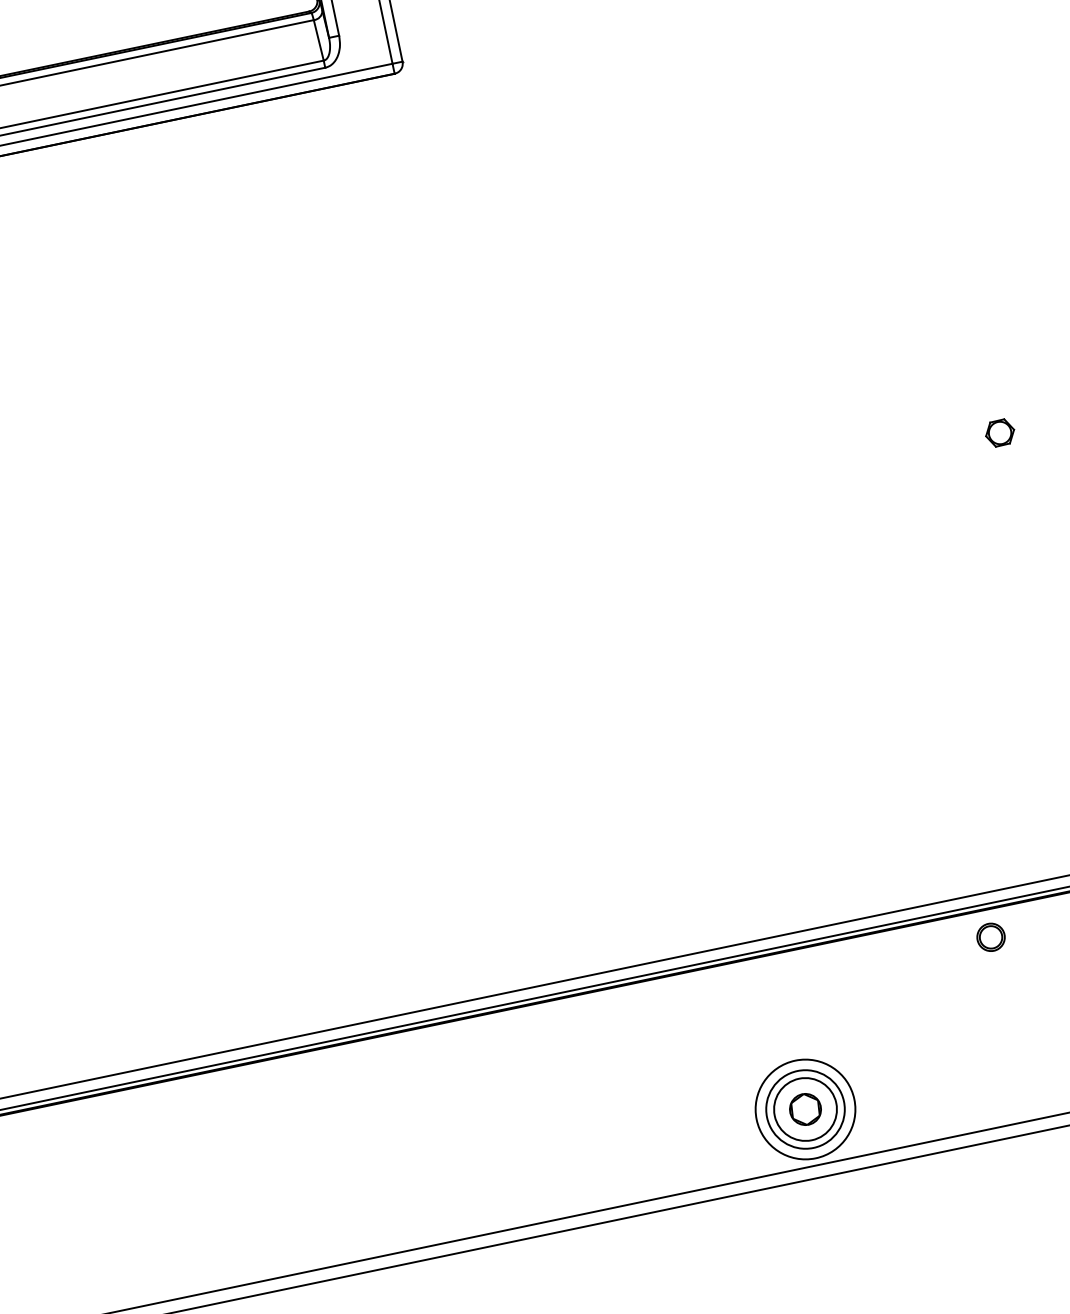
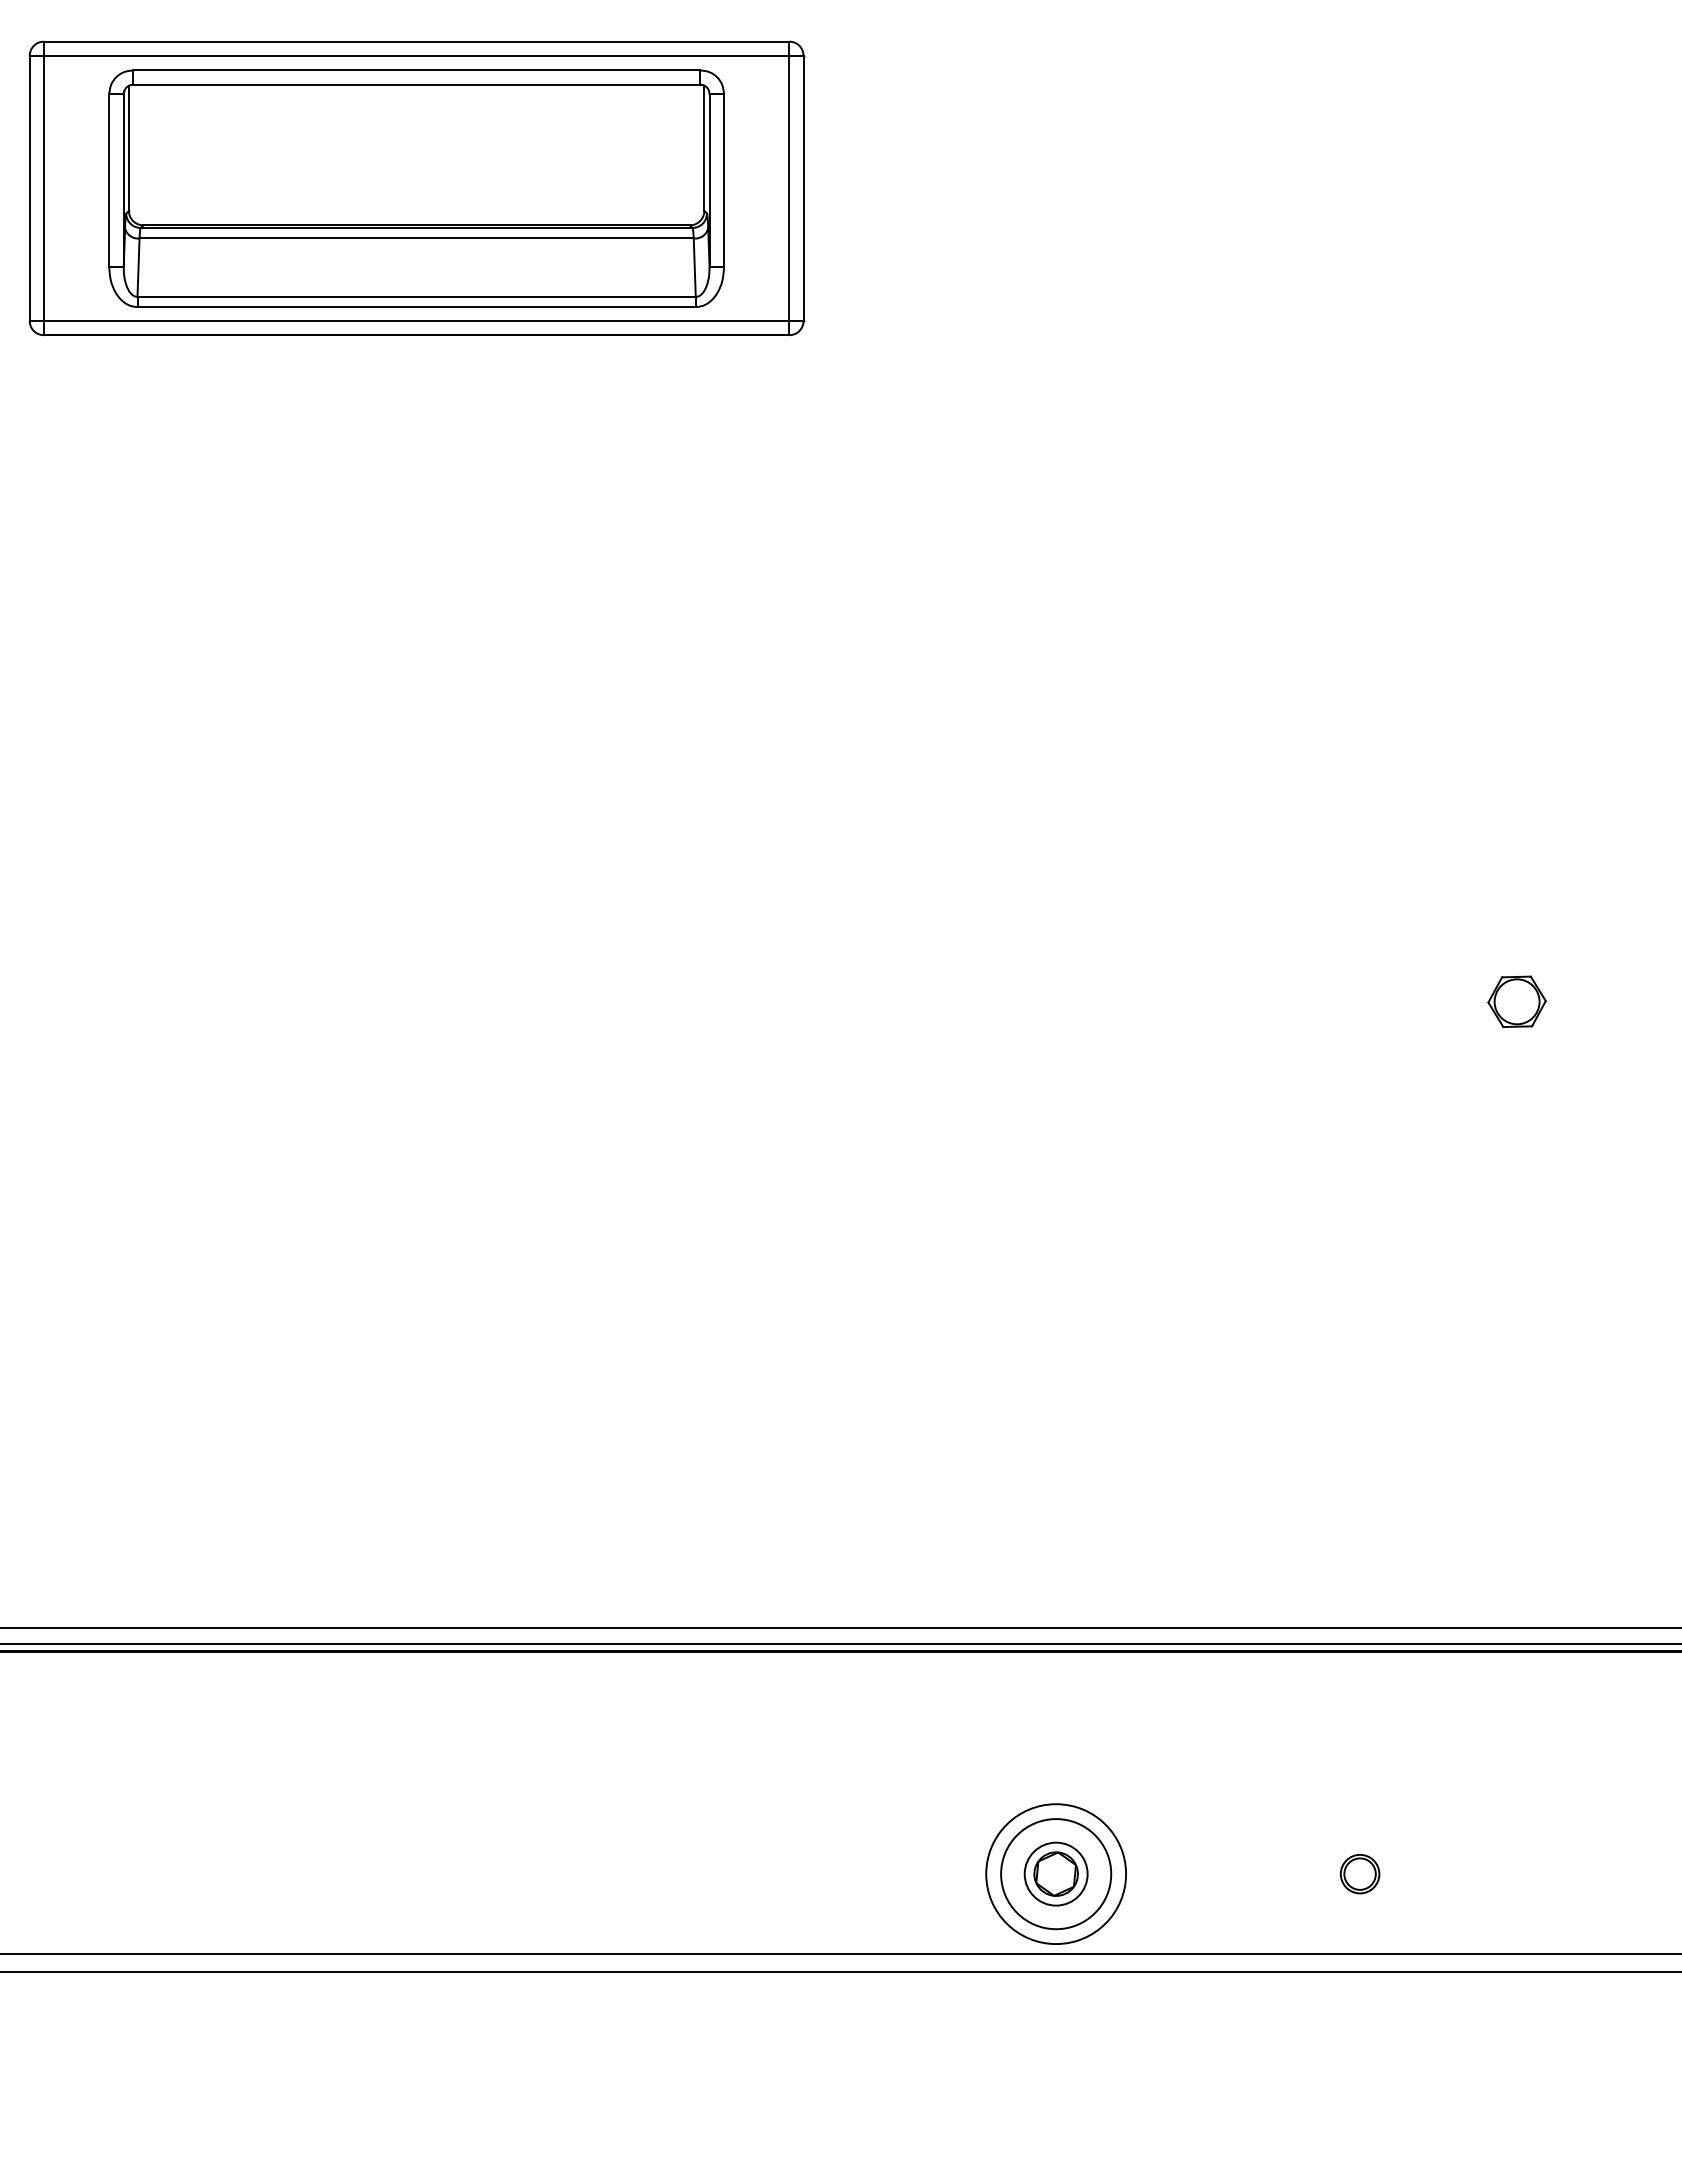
part: (999, 432) -> (1516, 1001), size x1.43
part: (990, 937) -> (1359, 1874), moved
circle: (804, 1109) -> (1055, 1873), size x0.71

